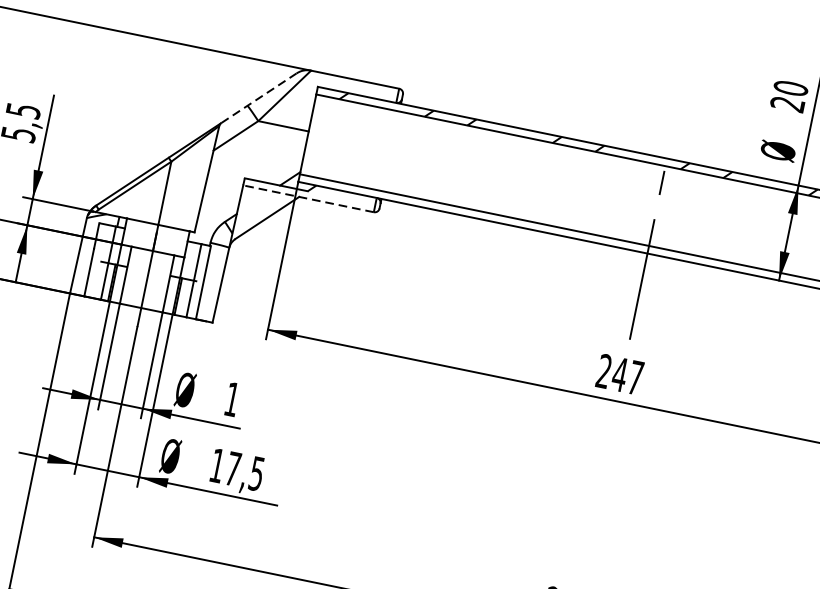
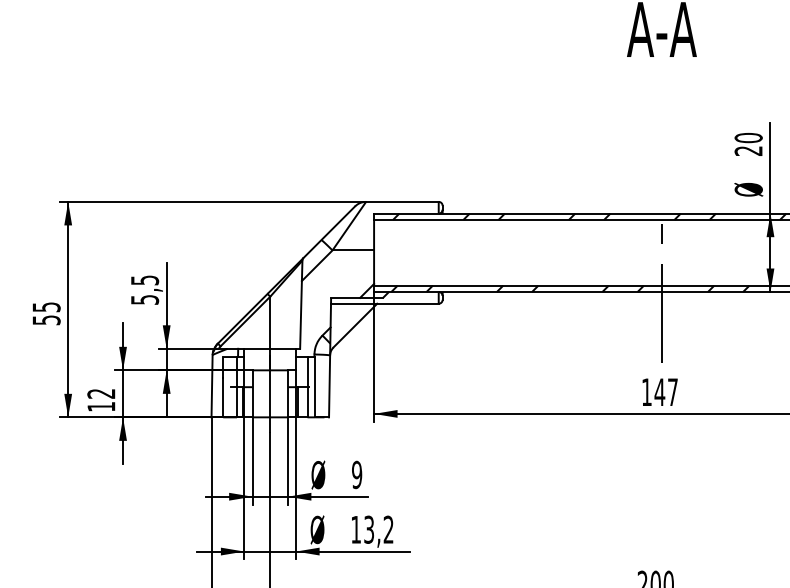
line: (259, 97) -> (329, 231), dashed -> solid
line: (308, 198) -> (384, 303), dashed -> solid
hatch: (537, 226) -> (570, 288), added
text: (603, 370) -> (646, 391), 247 -> 147
text: (232, 399) -> (357, 474), 1 -> 9
text: (244, 470) -> (378, 529), 17,5 -> 13,2

